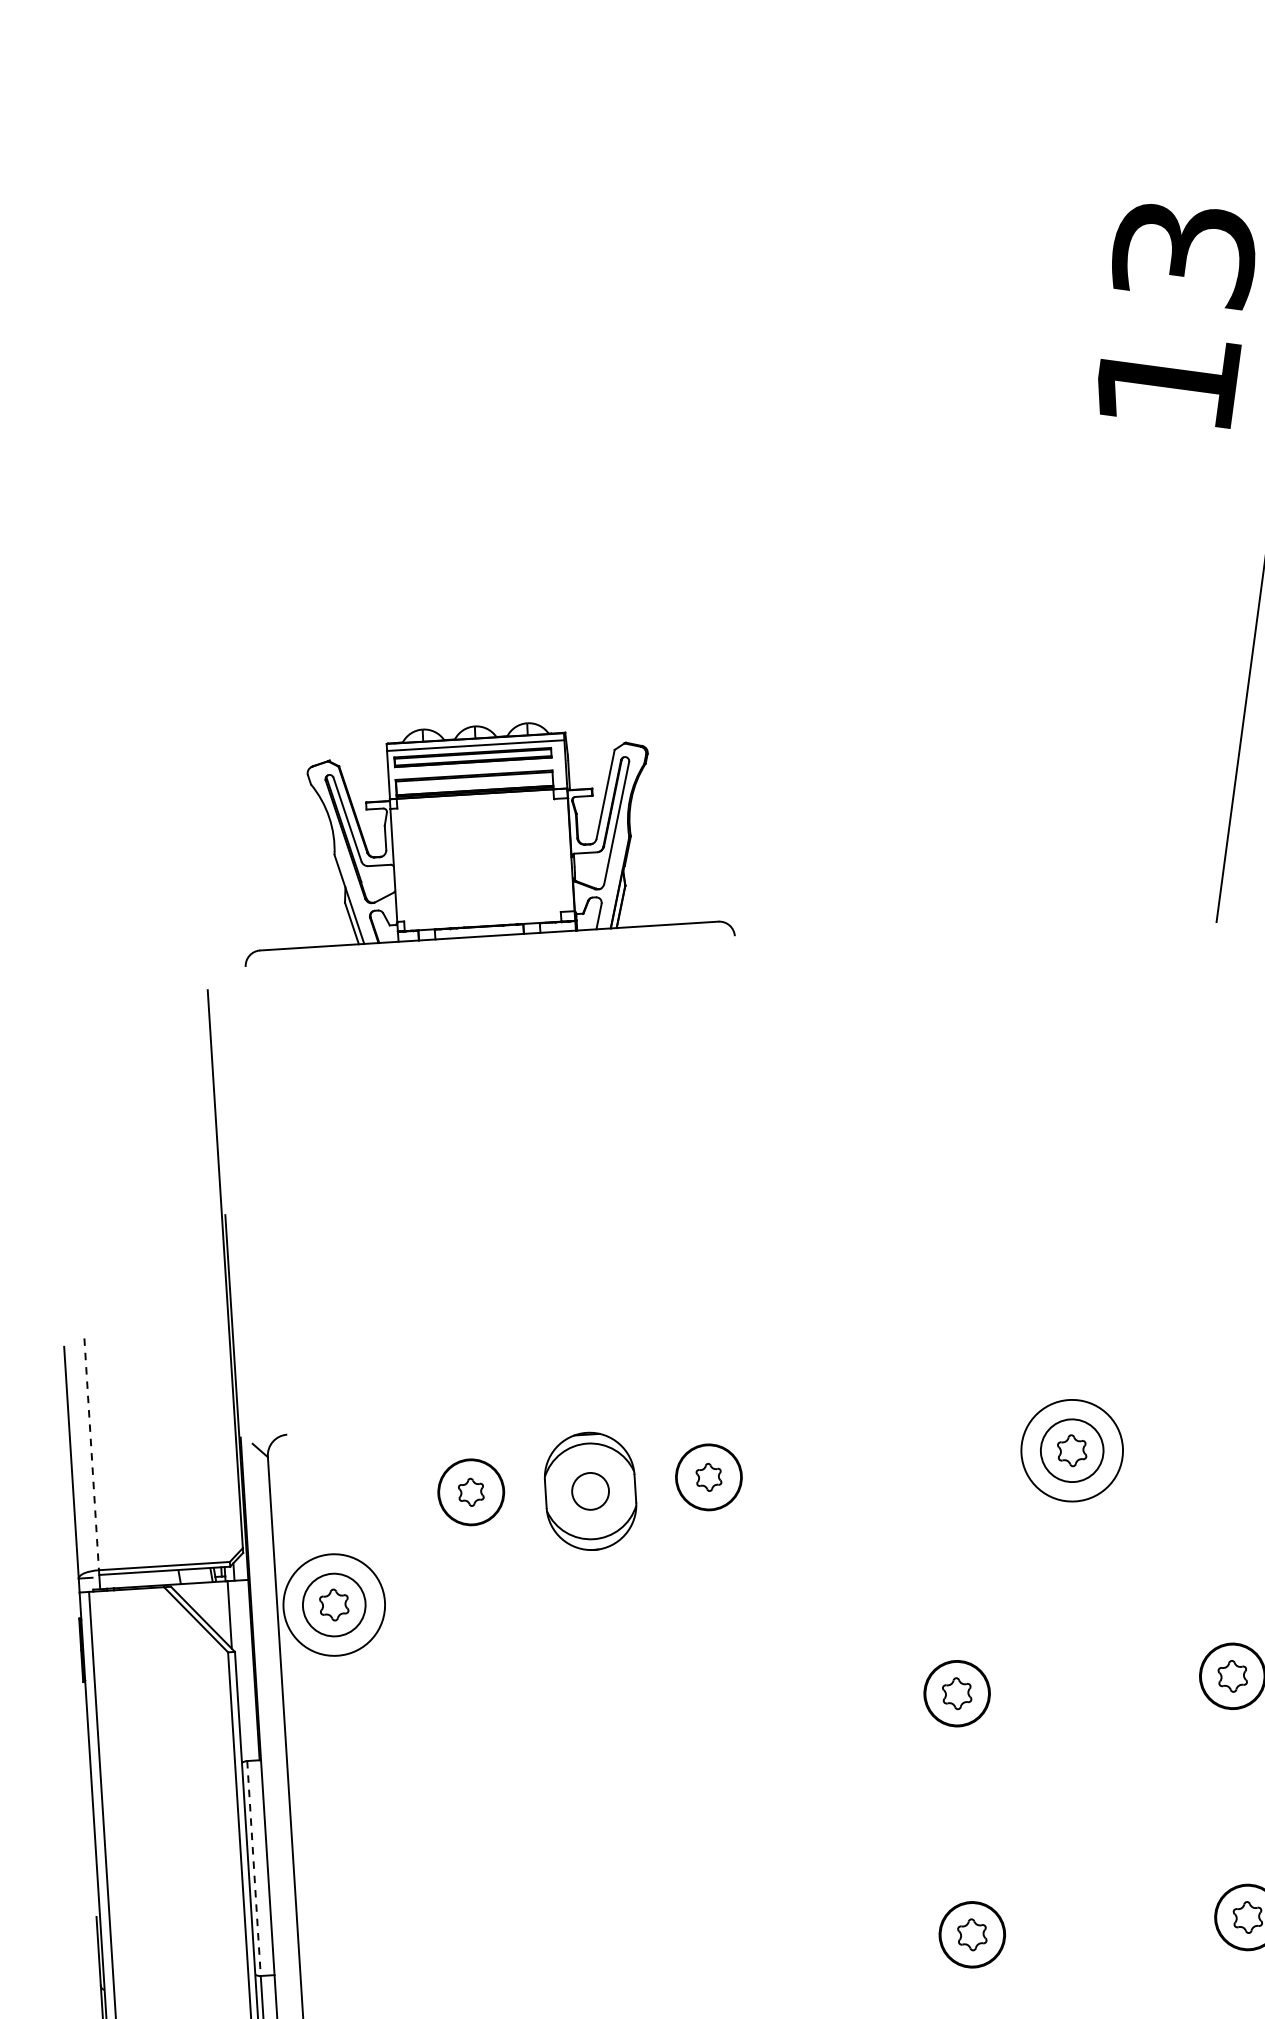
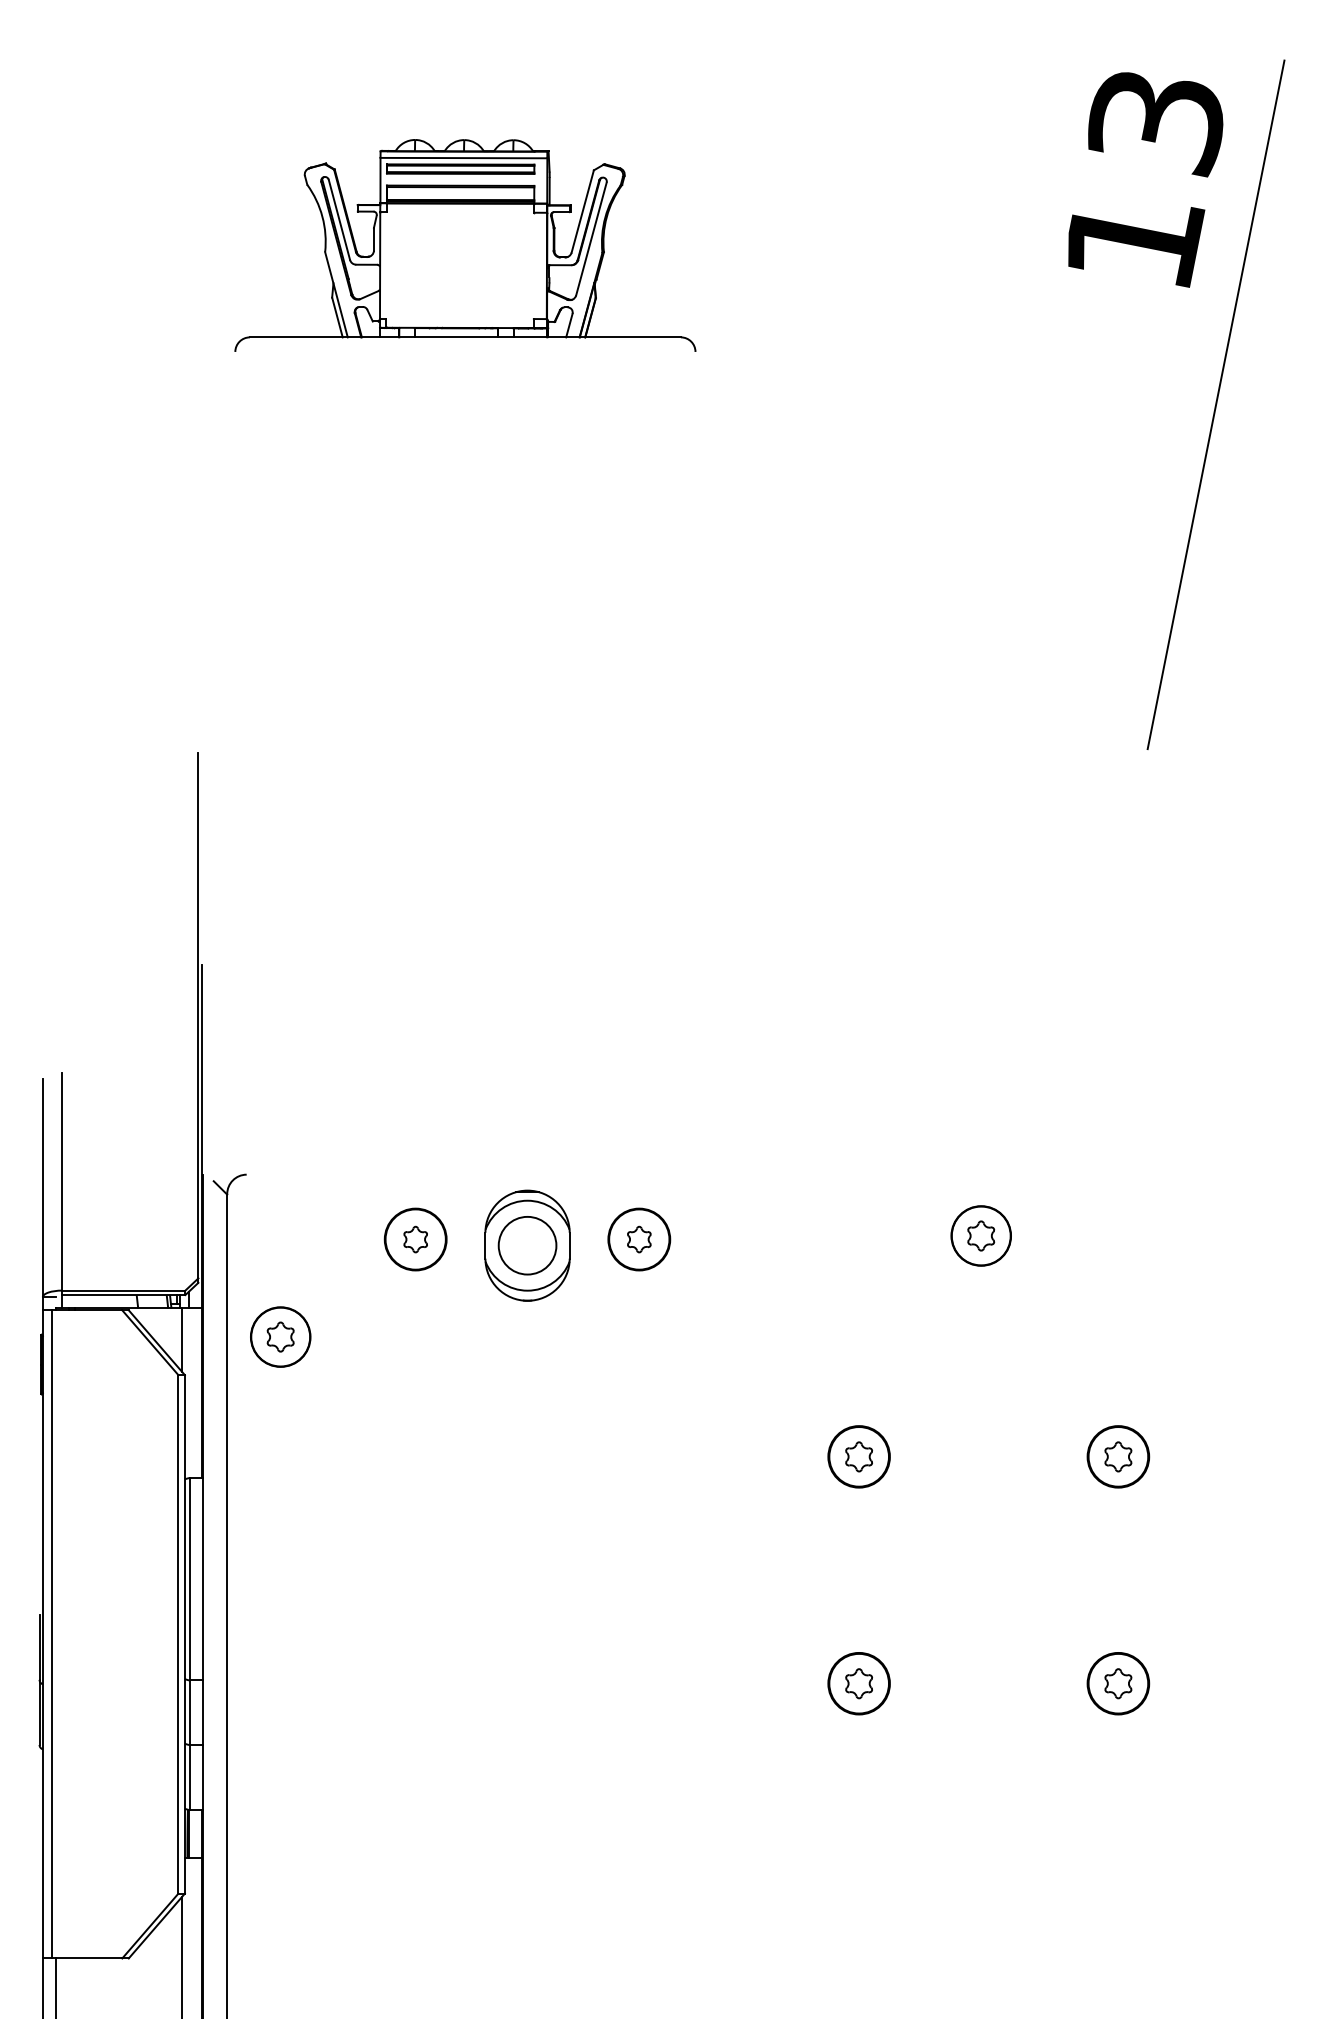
part: (483, 838) -> (465, 245), moved
circle: (1072, 1450) -> (981, 1235), size x0.62
line: (91, 1455) -> (62, 1182), dashed -> solid
circle: (590, 1491) -> (527, 1245), size x1.67
circle: (334, 1604) -> (280, 1336), size x0.62
line: (253, 1868) -> (189, 1579), dashed -> solid

